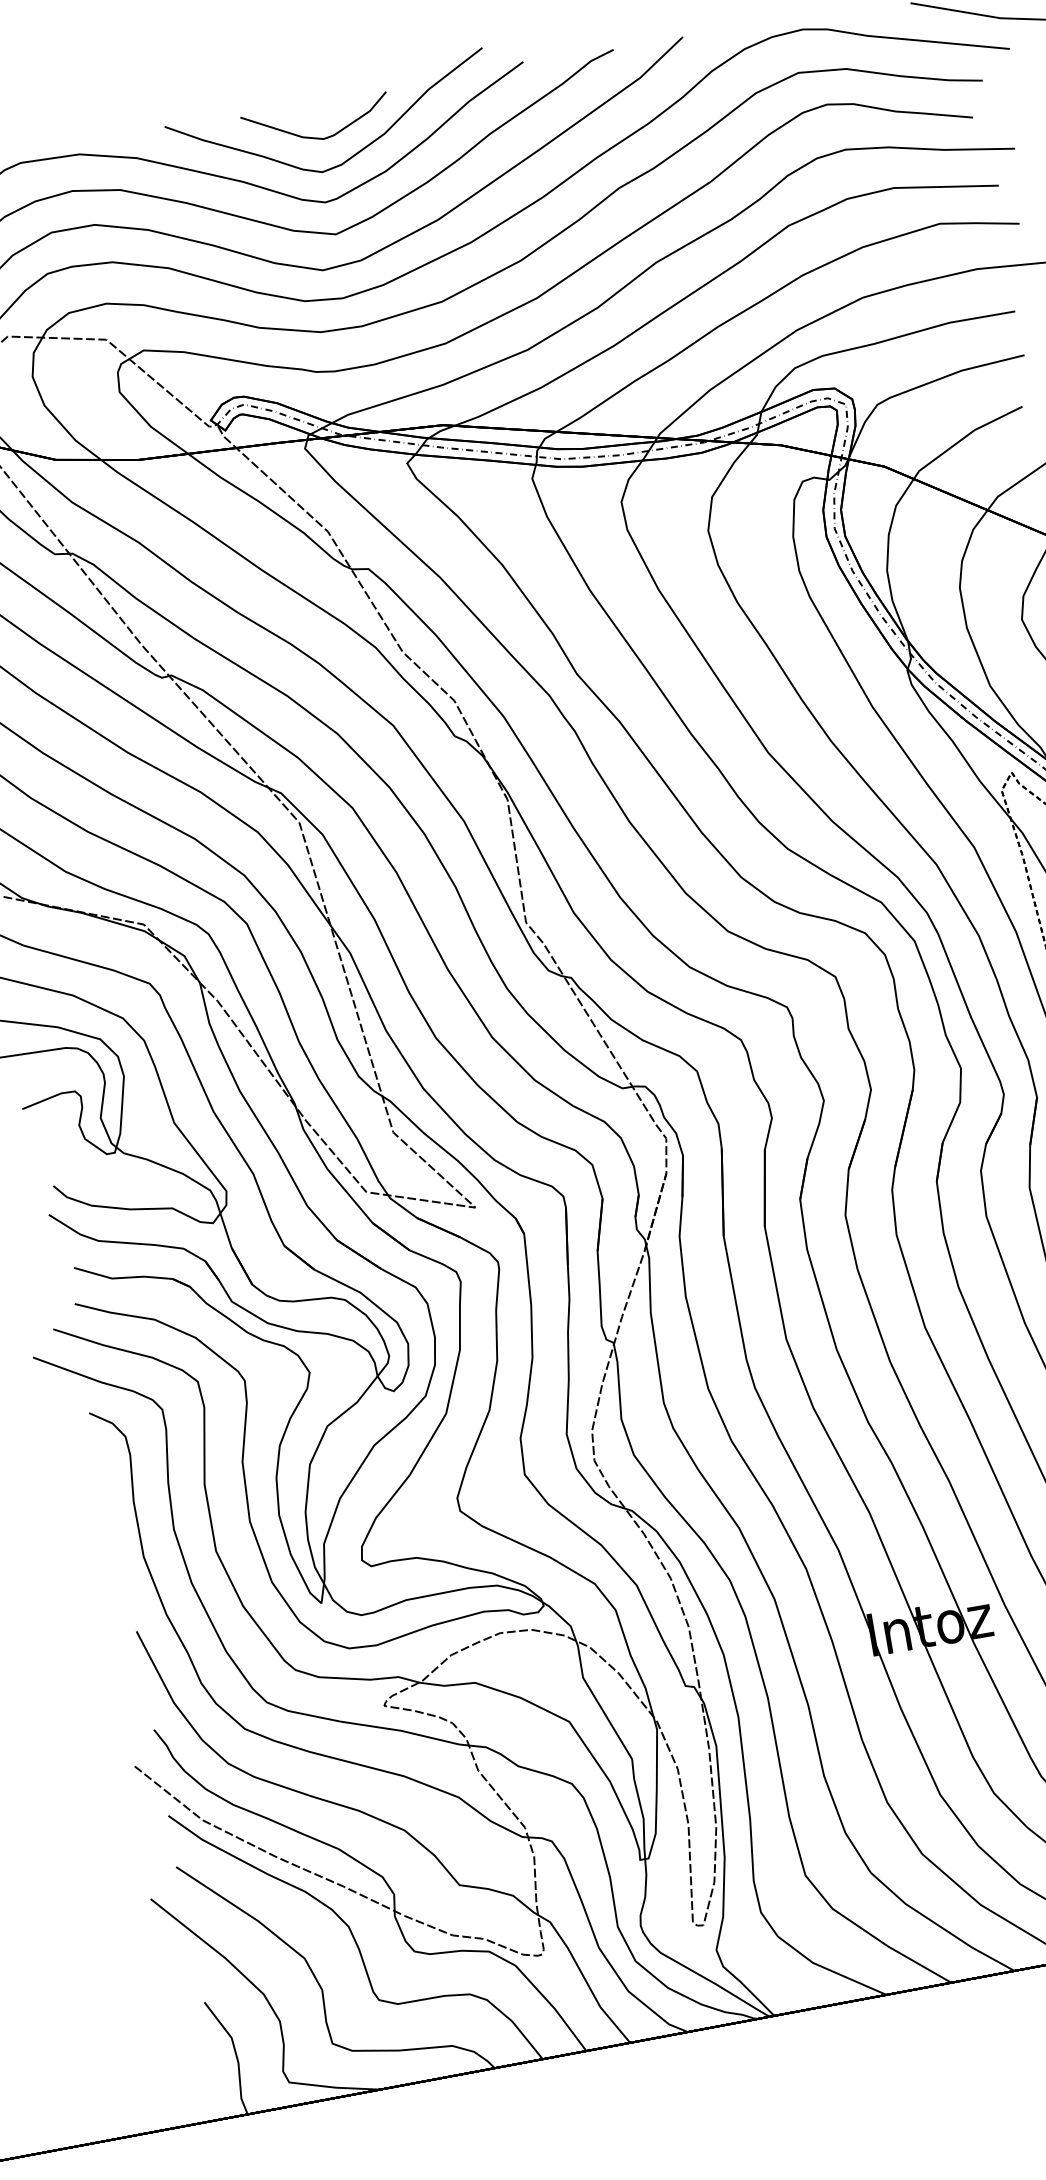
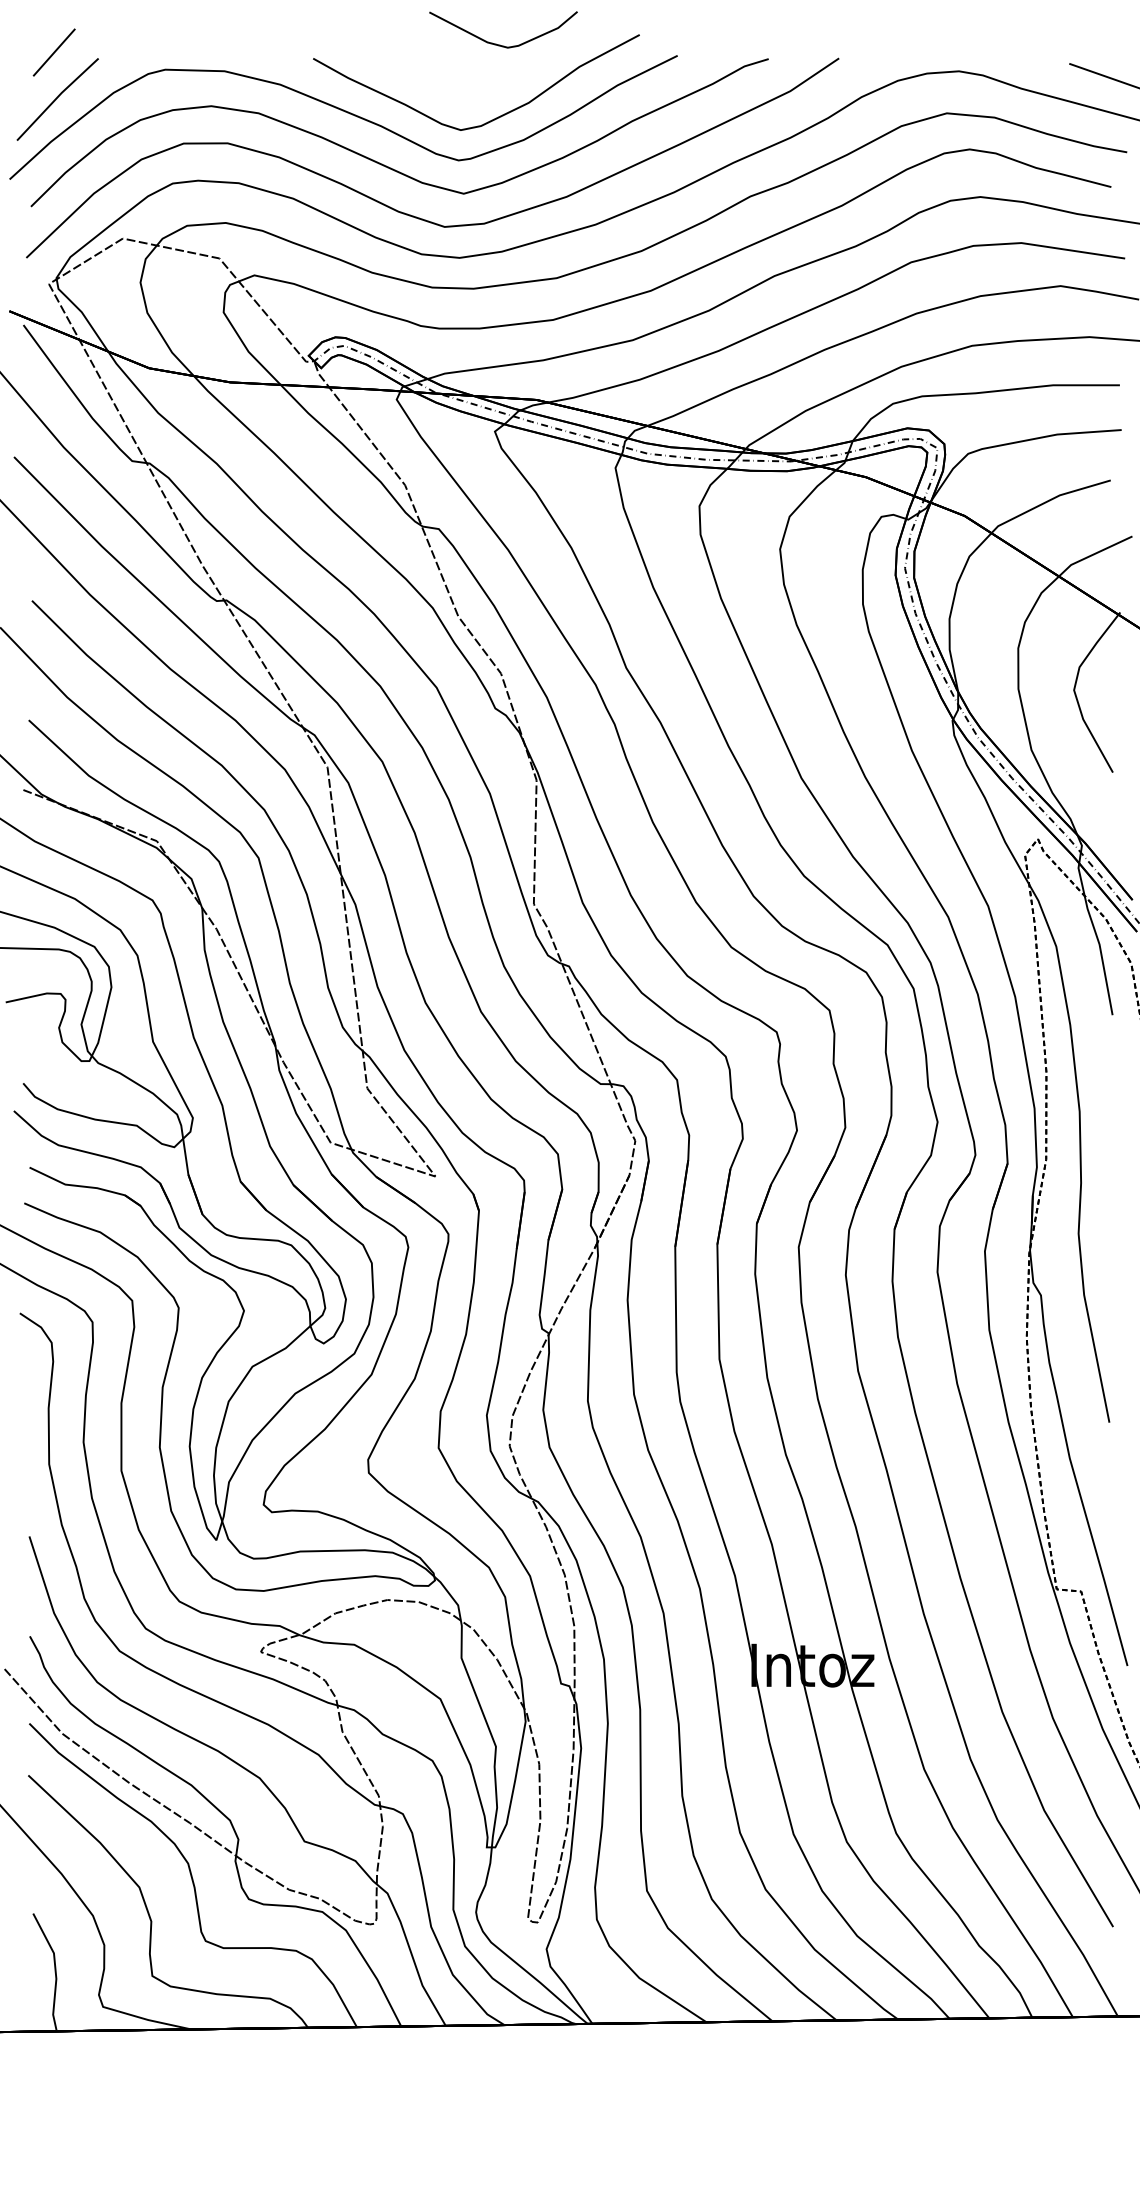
curve: (315, 137) -> (500, 44), moved

